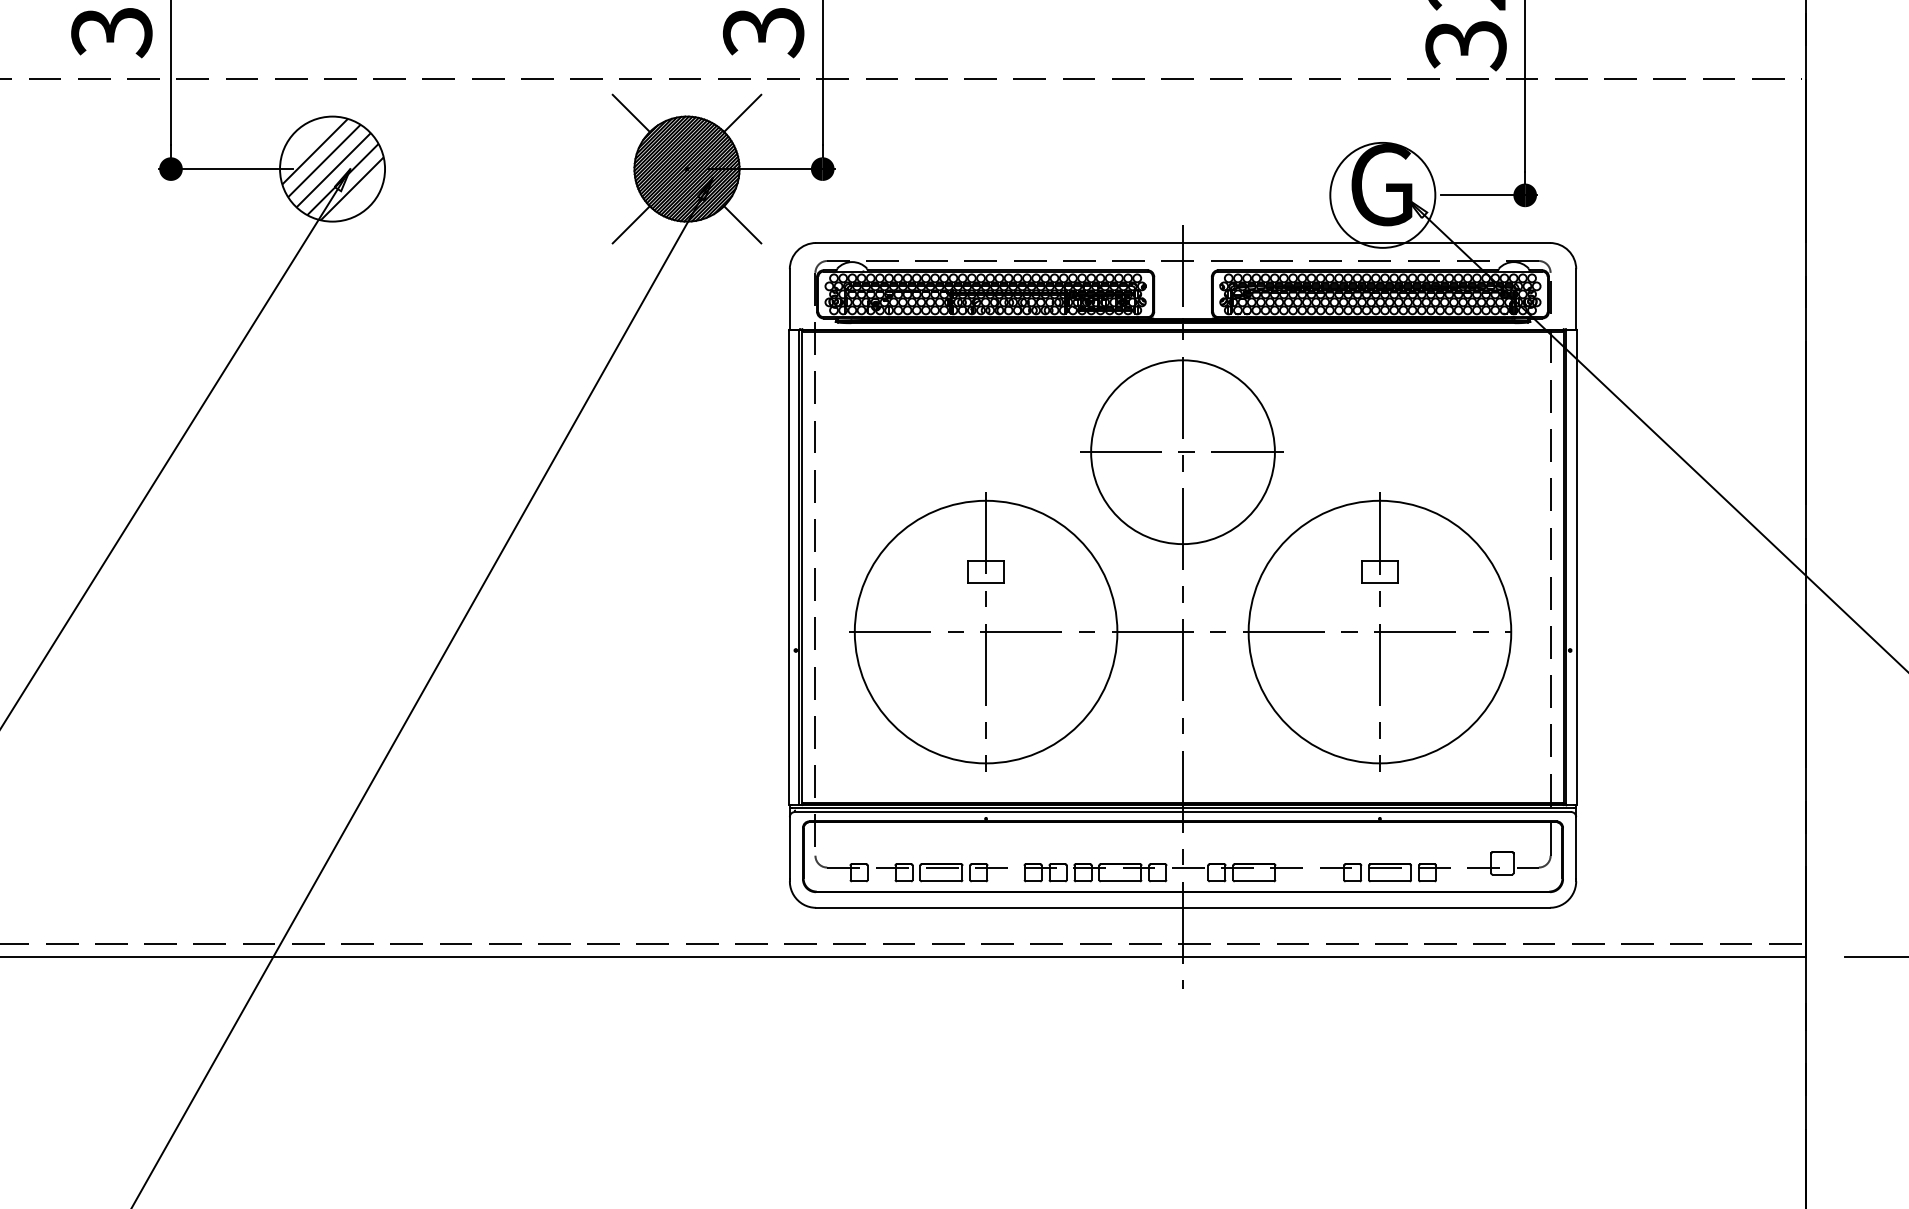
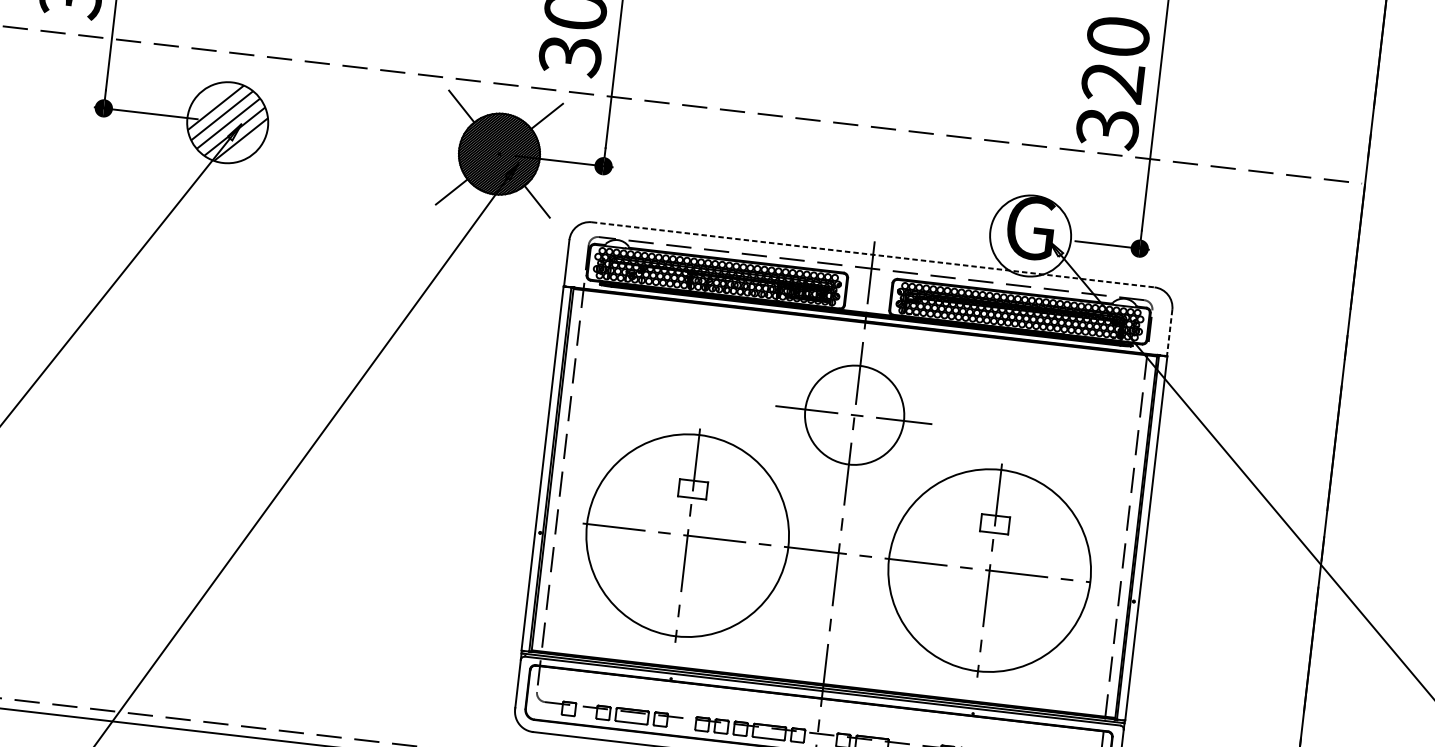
line: (1183, 242) -> (873, 254), solid -> dashed
line: (1576, 299) -> (1169, 333), solid -> dashed
circle: (1182, 452) -> (854, 415), size x0.7

